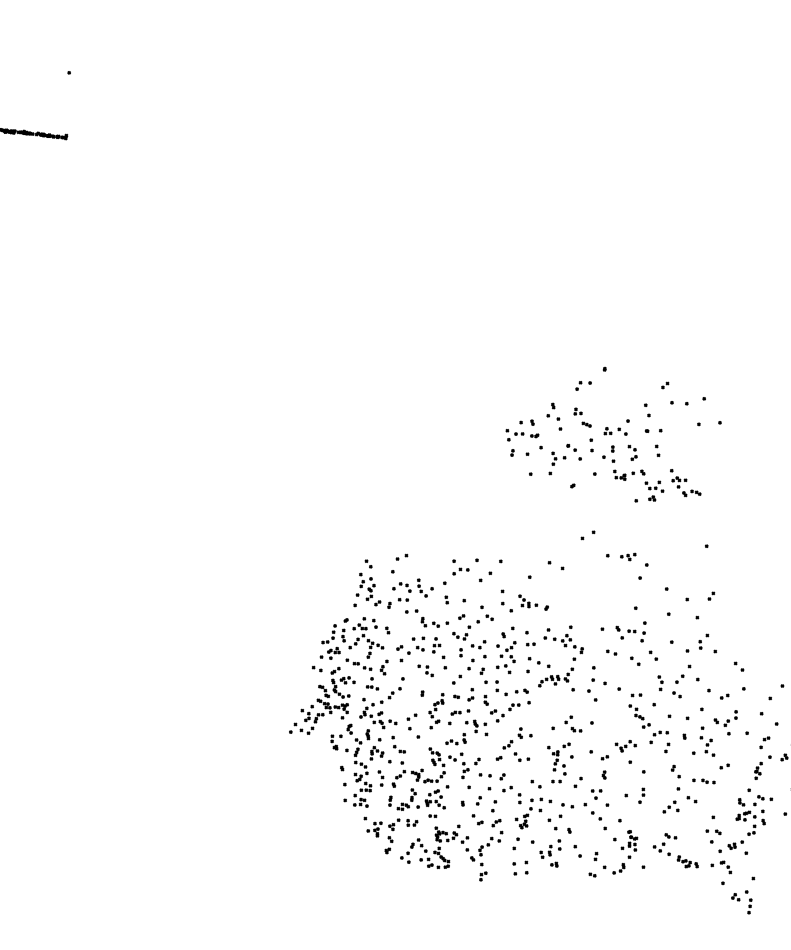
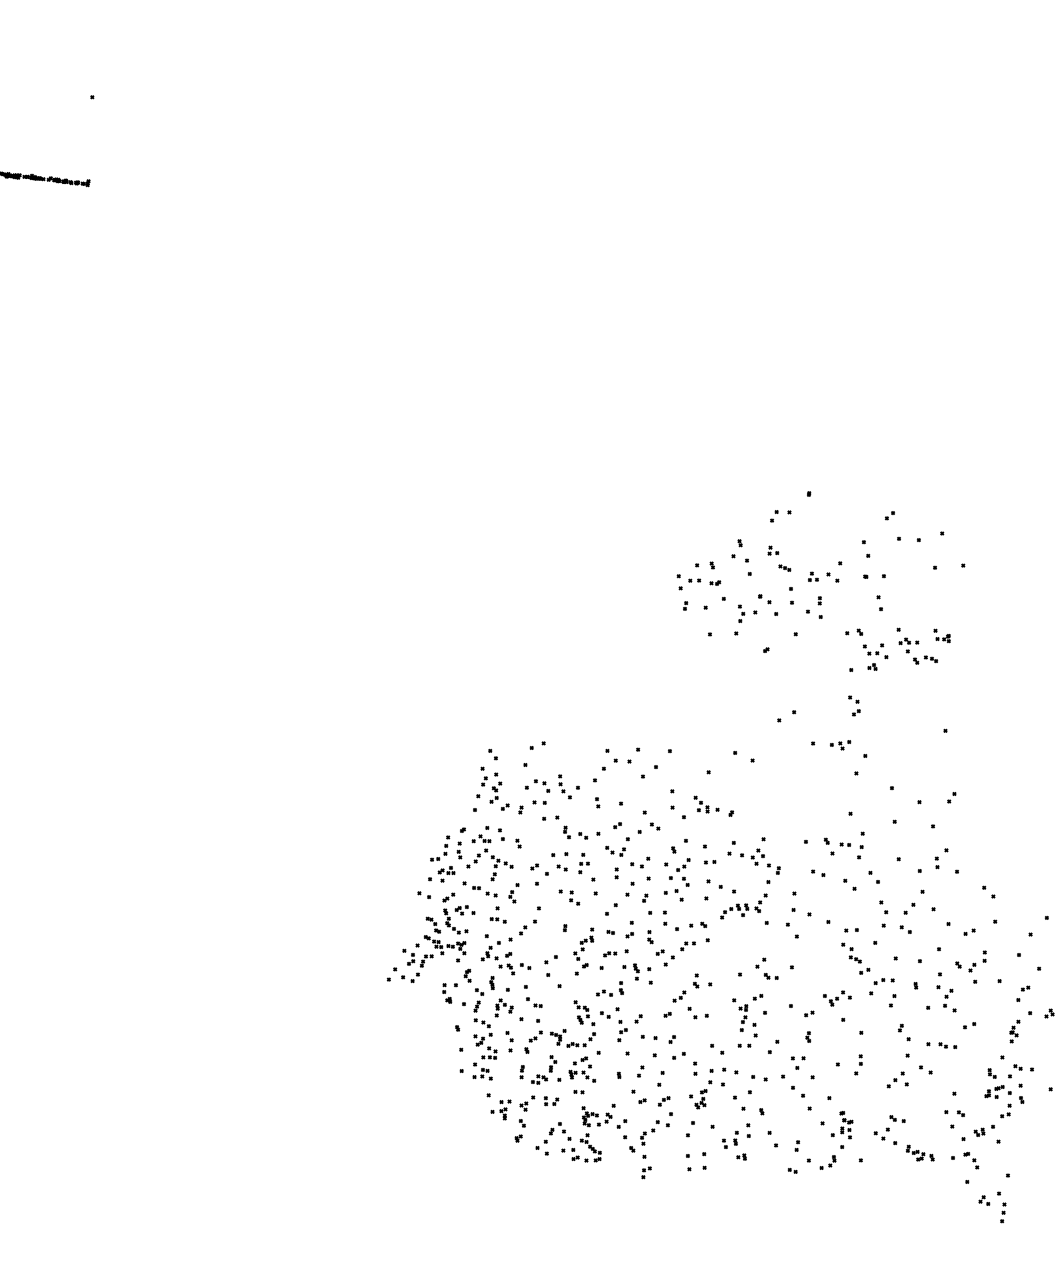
part: (632, 452) -> (854, 705), moved
part: (619, 475) -> (941, 635), moved
part: (460, 571) -> (616, 764), size x1.4
part: (660, 683) -> (883, 914), size x1.4

